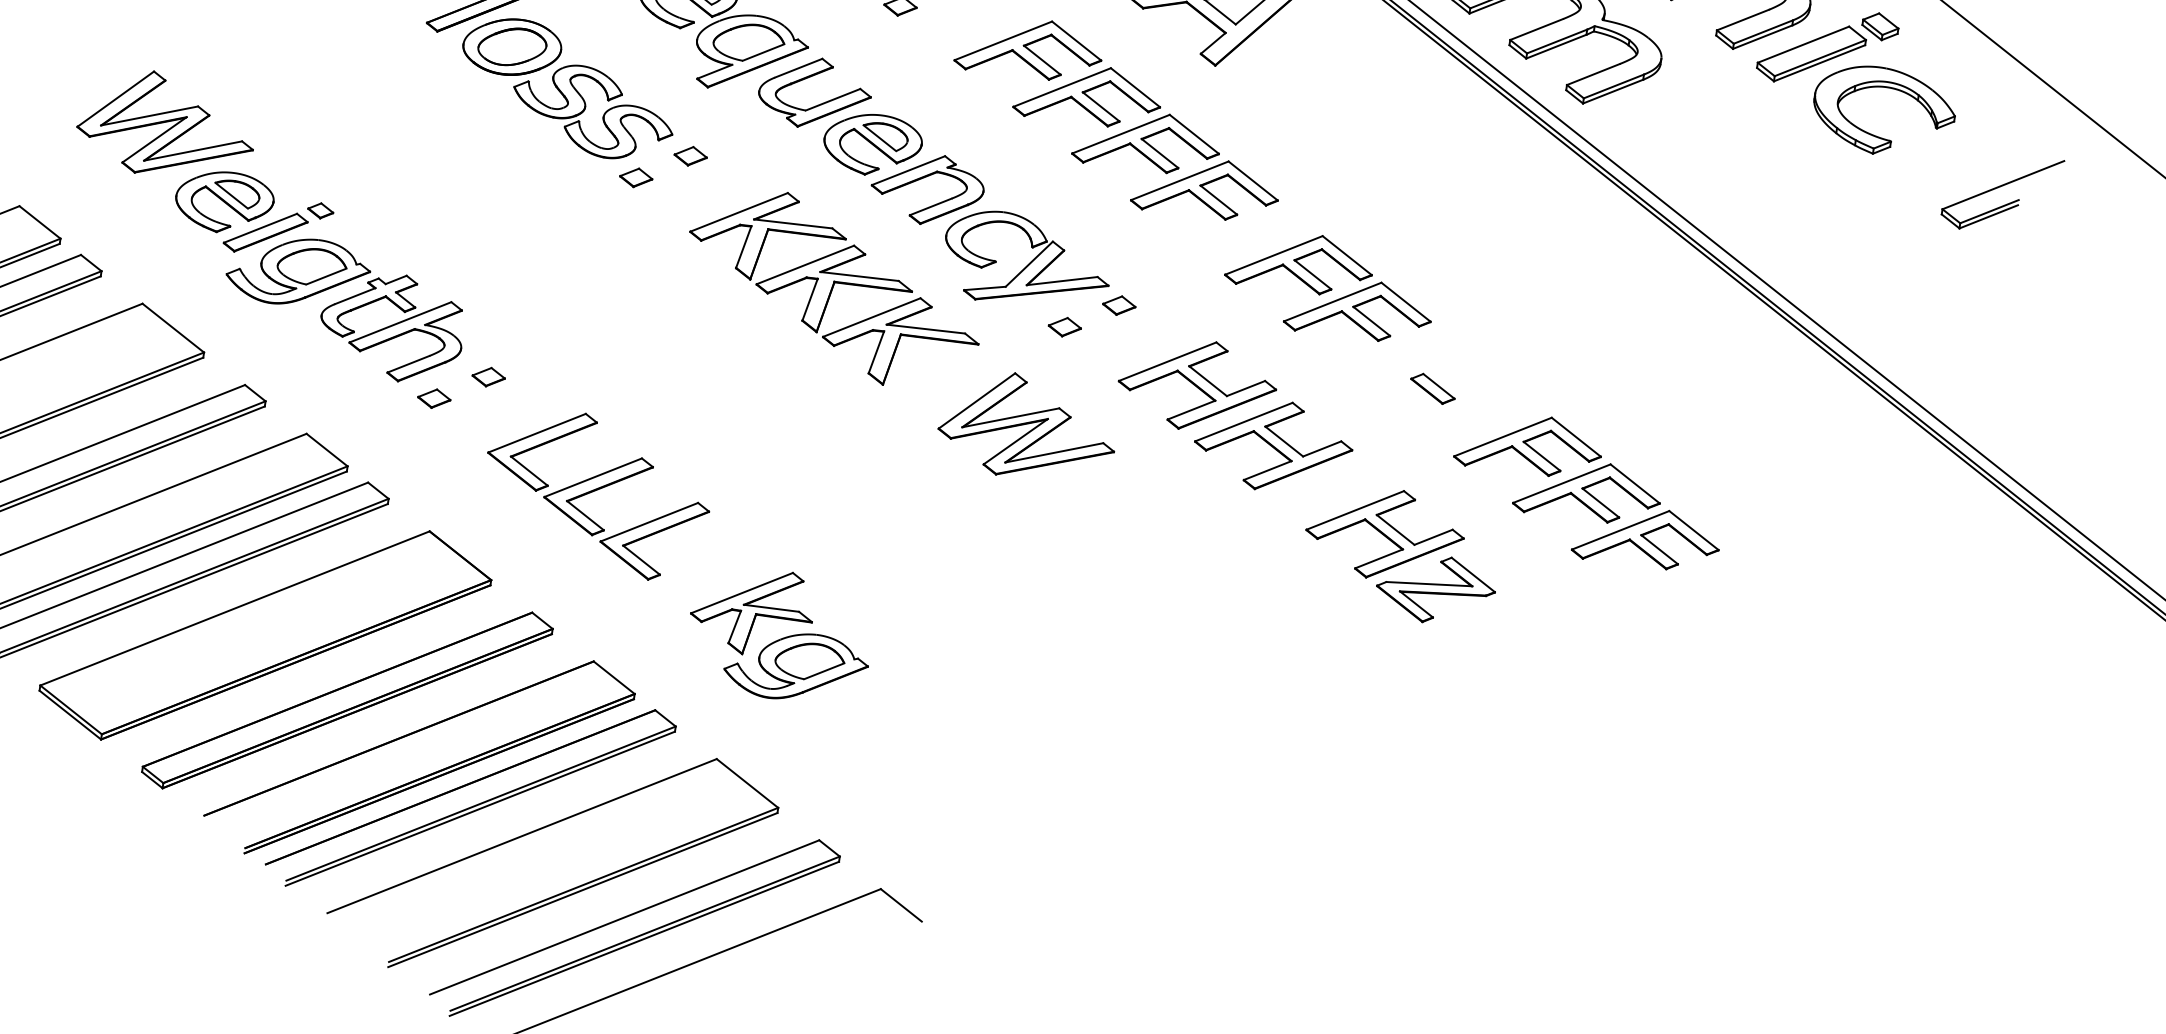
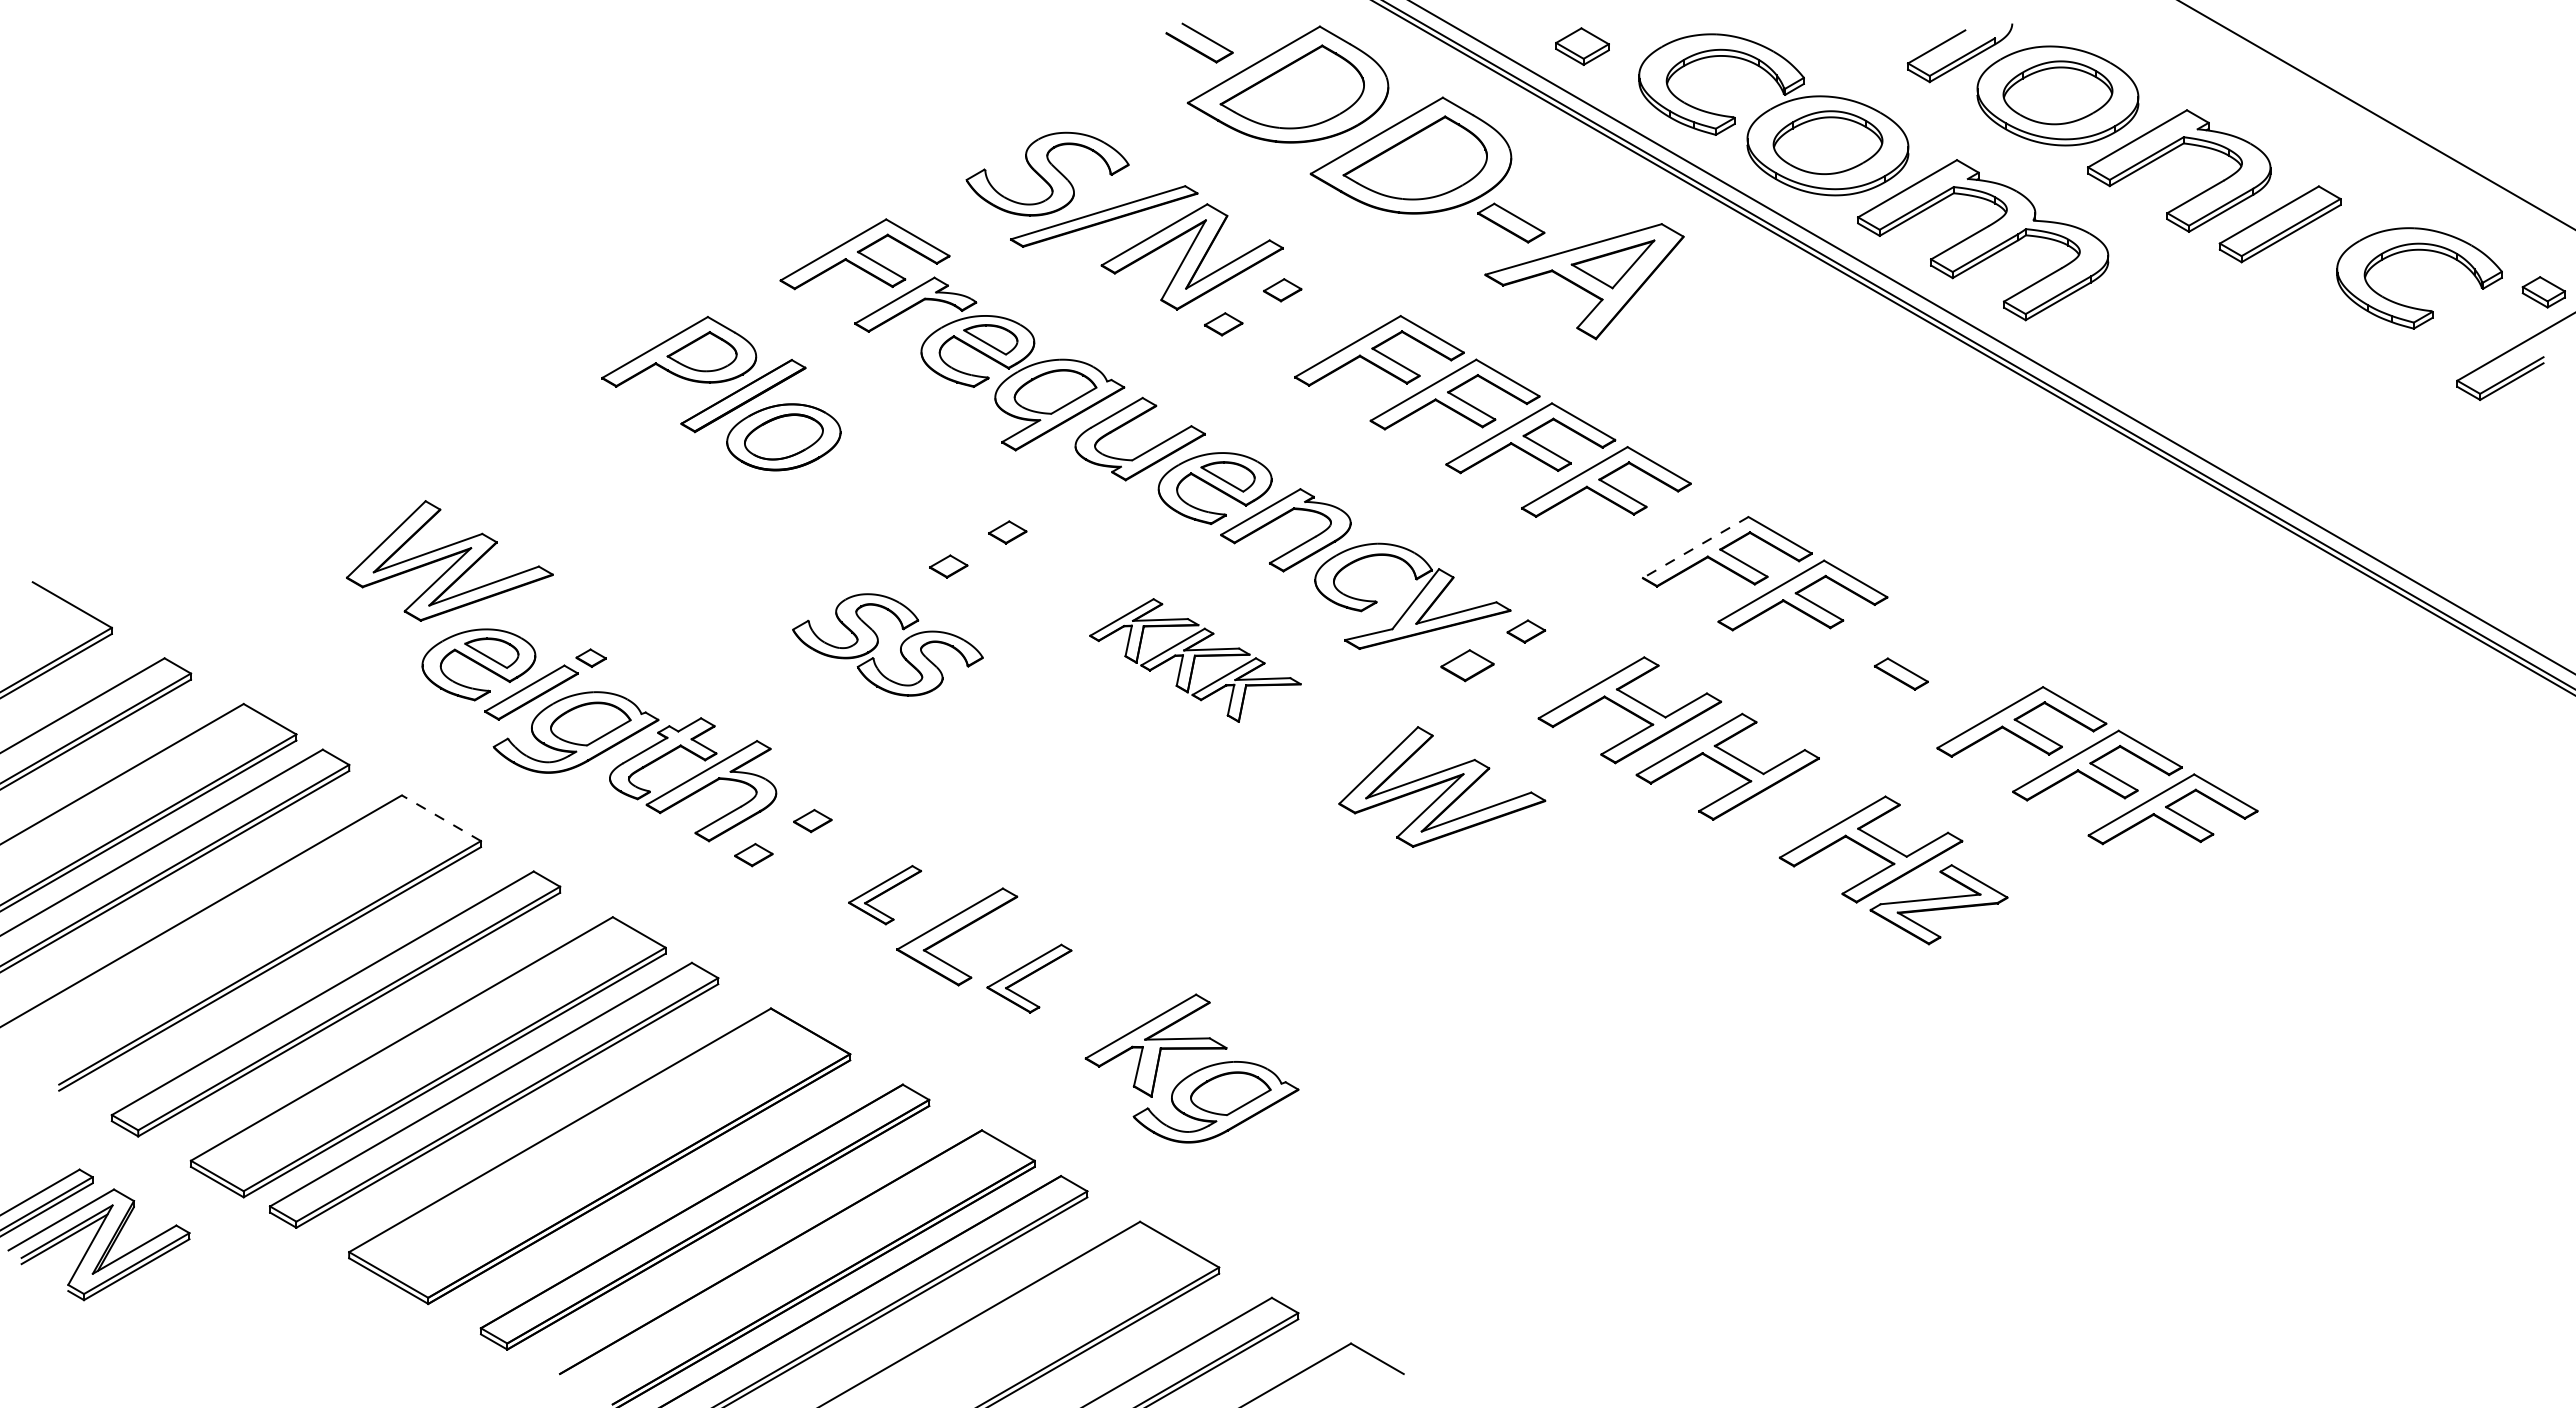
part: (1880, 26) -> (2543, 292), moved
part: (1887, 87) -> (2419, 250), moved
part: (585, 110) -> (878, 644), moved
part: (166, 124) -> (449, 560), moved
line: (1273, 255) -> (1695, 547), solid -> dashed
part: (834, 288) -> (1195, 660), size x0.6
part: (1064, 326) -> (1466, 665), size x1.4
line: (173, 328) -> (441, 818), solid -> dashed
part: (540, 448) -> (884, 894), size x0.6
part: (653, 538) -> (1029, 978), size x0.7

